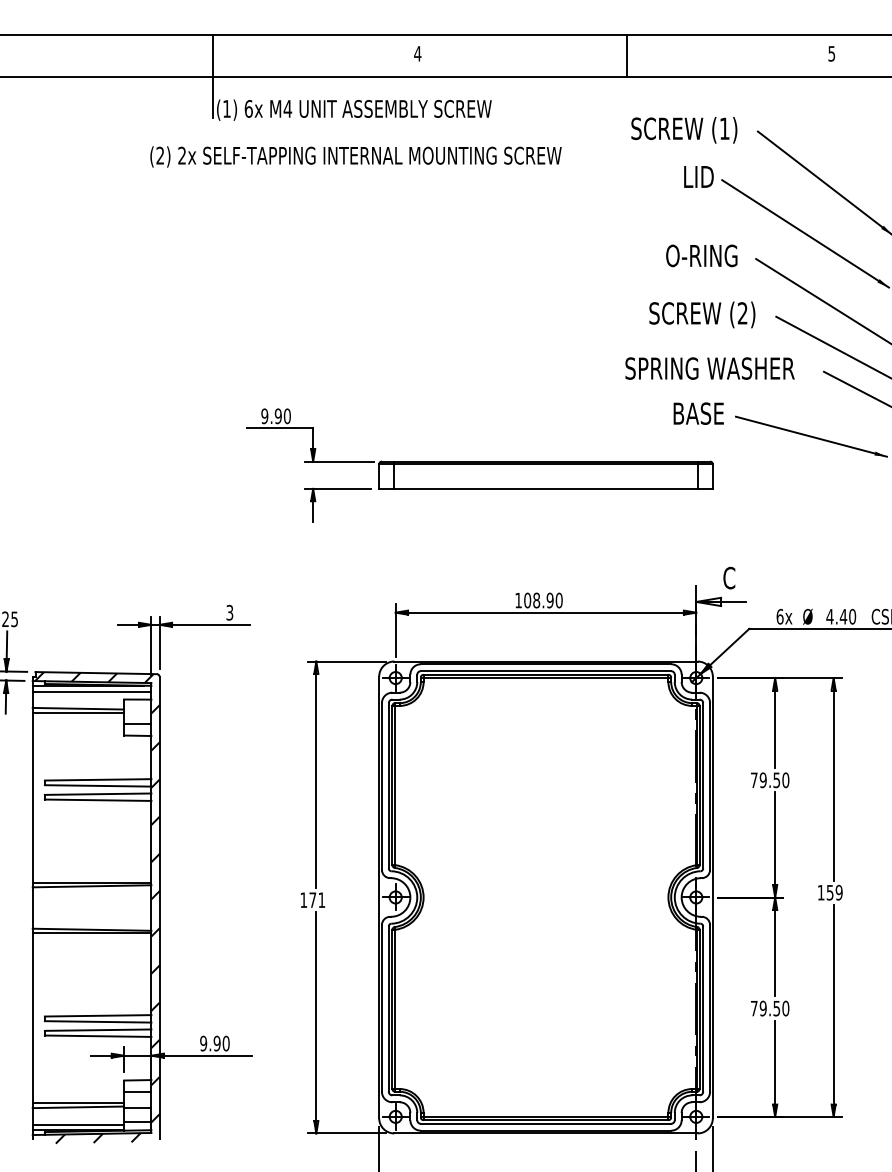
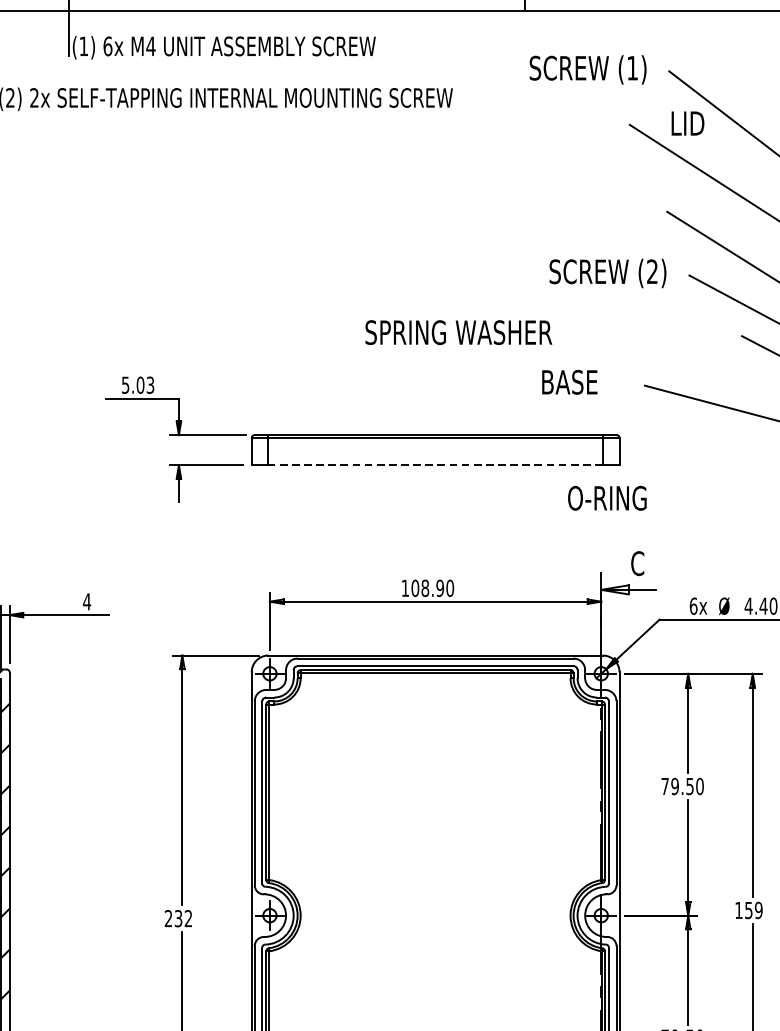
text: (698, 176) -> (687, 123), moved
text: (701, 255) -> (607, 497), moved
text: (709, 368) -> (458, 332), moved
text: (698, 413) -> (569, 382), moved
text: (275, 416) -> (137, 385), 9.90 -> 5.03
line: (546, 488) -> (436, 464), solid -> dashed
text: (229, 612) -> (86, 601), 3 -> 4
text: (312, 900) -> (178, 919), 171 -> 232

